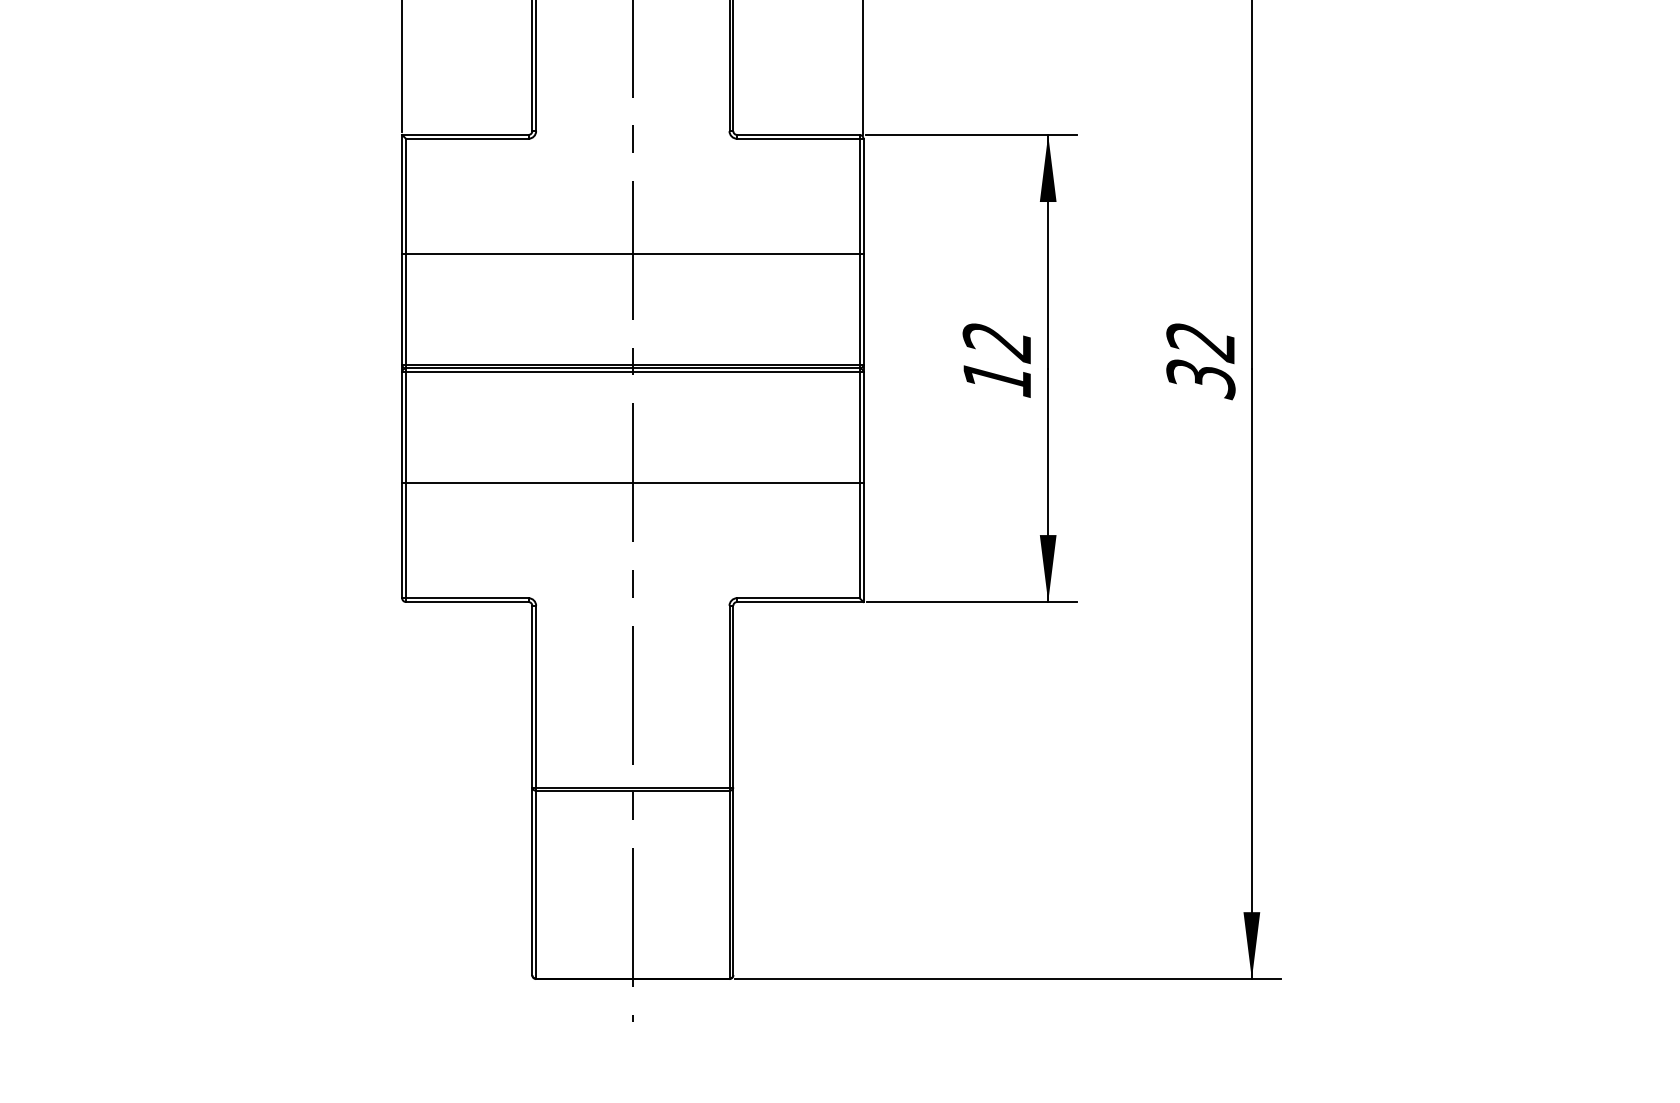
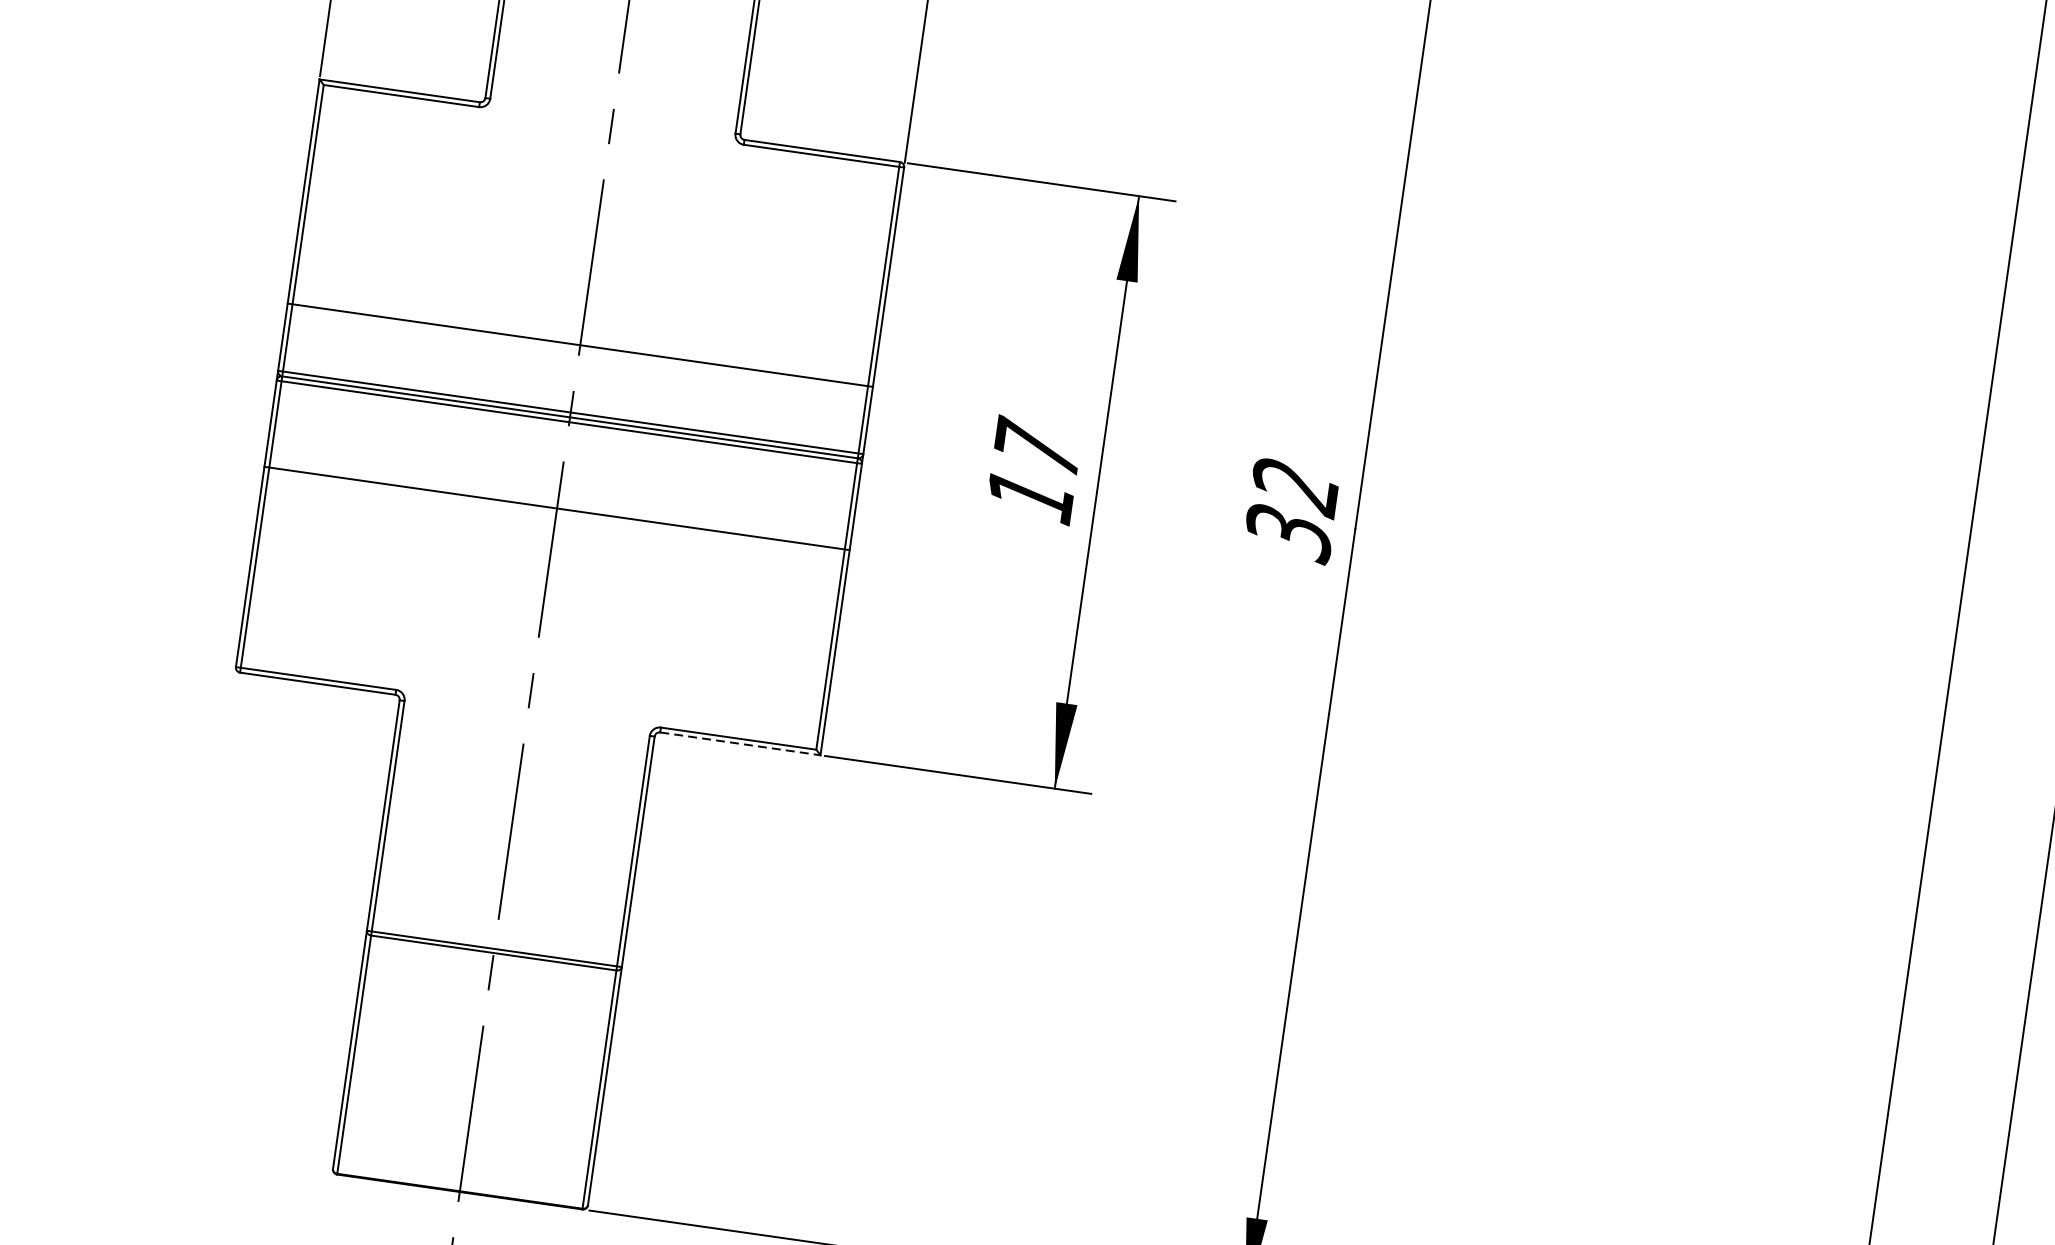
line: (632, 253) -> (579, 344), moved
text: (996, 341) -> (1036, 448), 12 -> 17
line: (632, 483) -> (556, 508), moved
line: (800, 602) -> (740, 744), solid -> dashed

